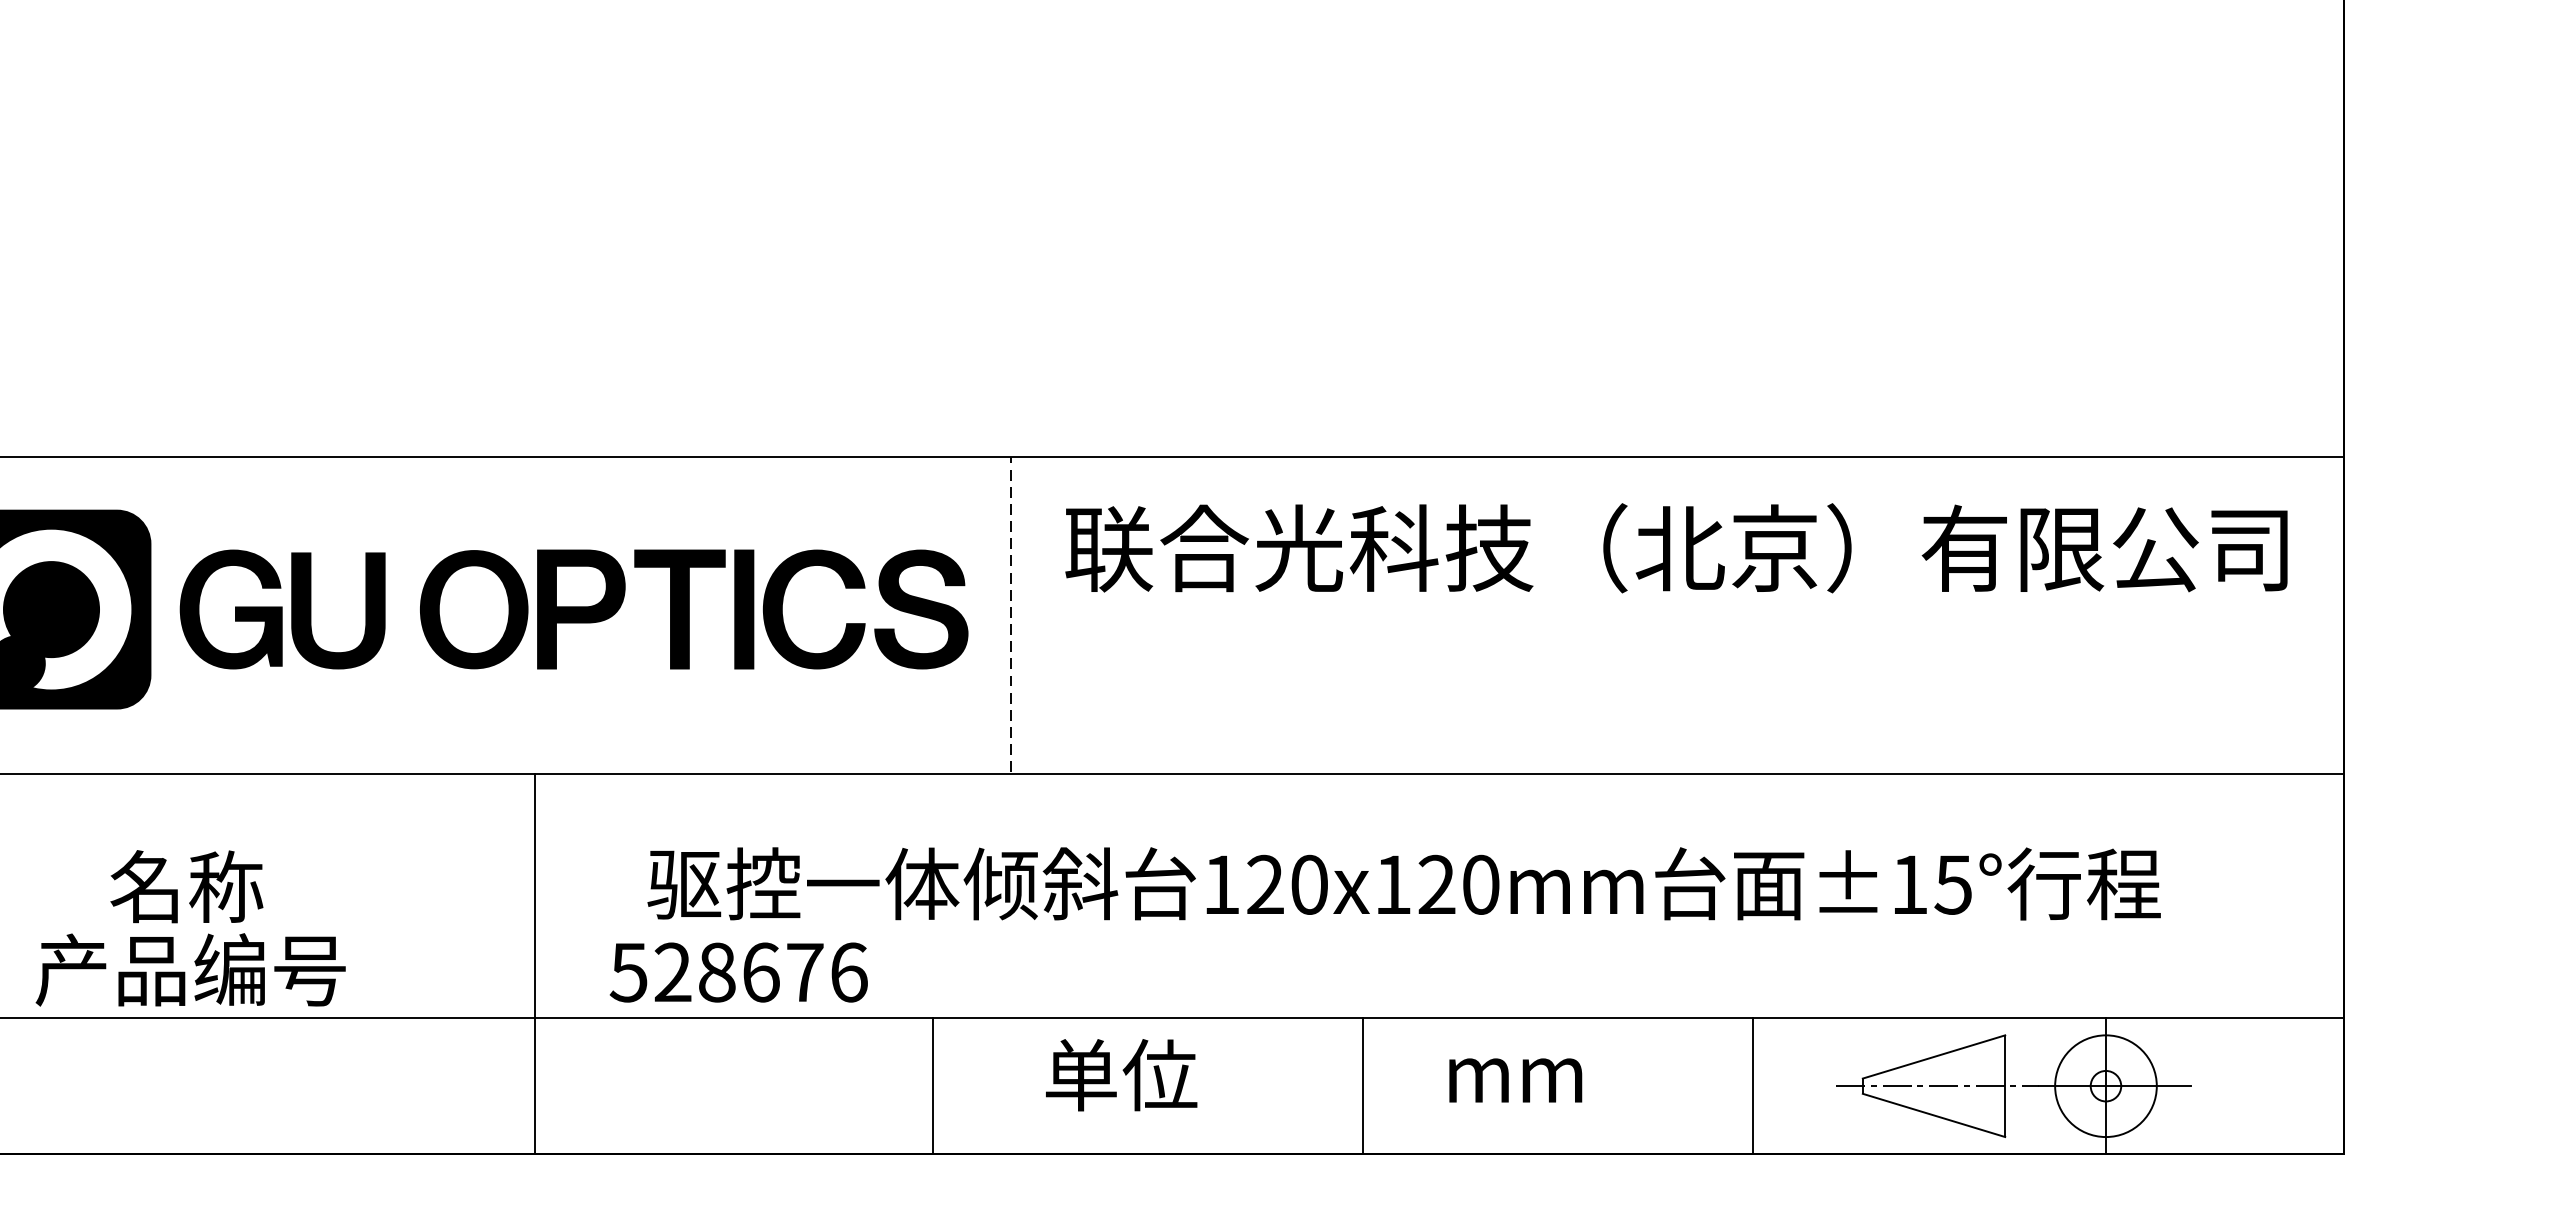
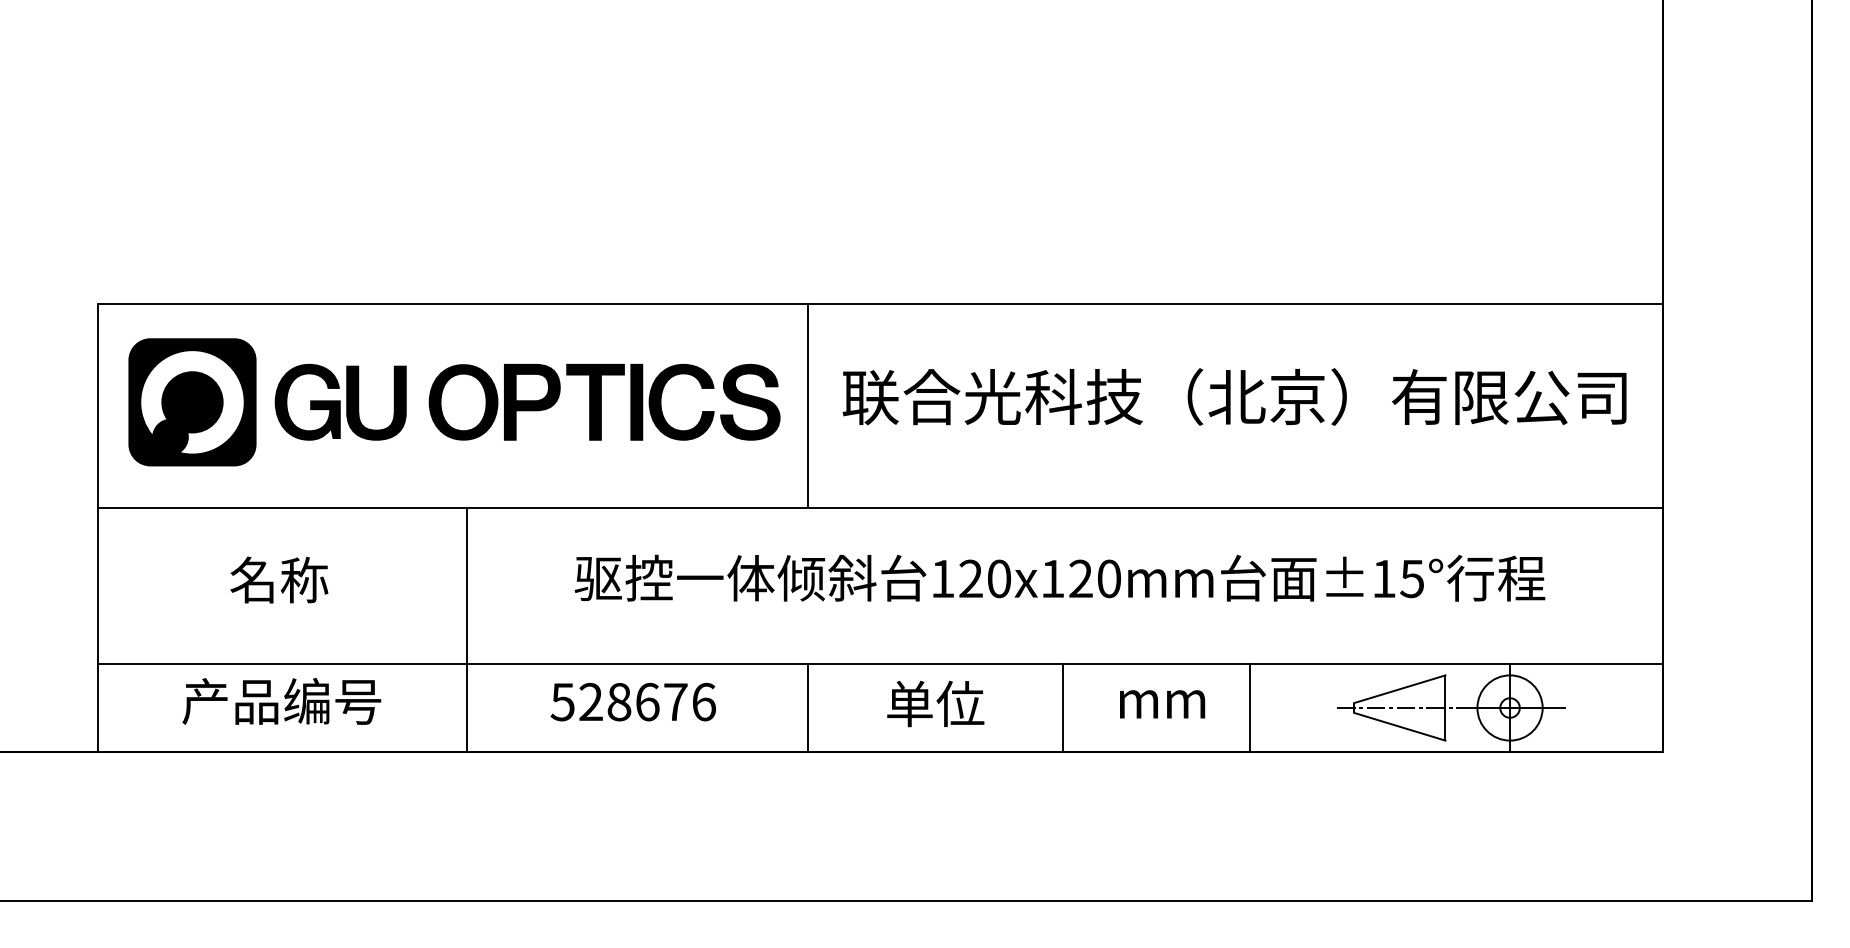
text: (1676, 547) -> (1234, 396), moved
line: (1010, 614) -> (807, 405), dashed -> solid
line: (534, 963) -> (466, 629), moved
text: (190, 970) -> (281, 701), moved
text: (737, 971) -> (632, 701), moved
text: (1121, 1074) -> (935, 703), moved
text: (1515, 1080) -> (1162, 704), moved
line: (932, 1085) -> (807, 707), moved
line: (1362, 1085) -> (1062, 707), moved
line: (1752, 1085) -> (1249, 707), moved

